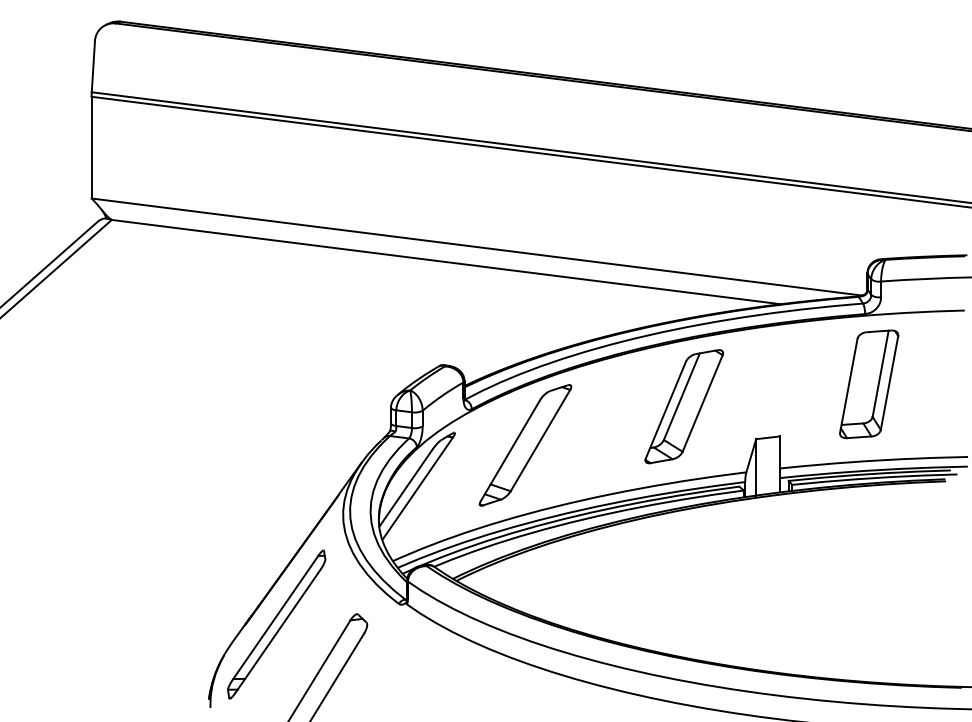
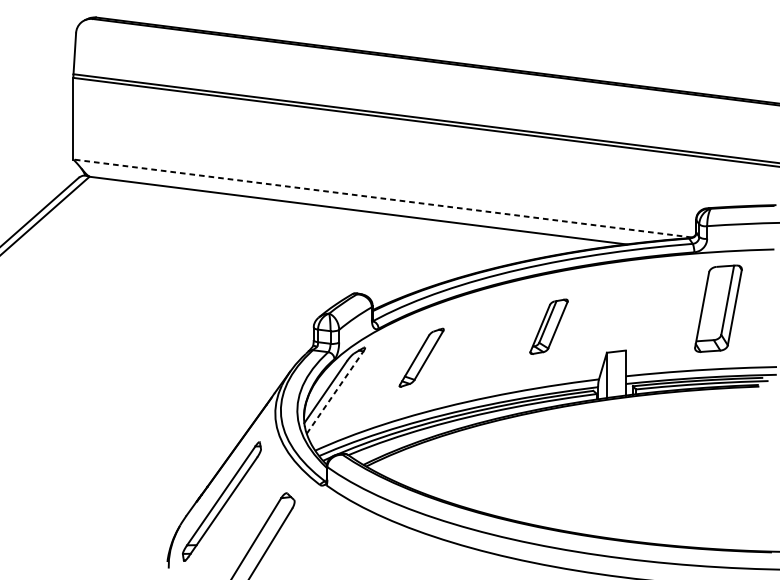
line: (476, 246) -> (382, 198), solid -> dashed
part: (869, 384) -> (718, 308), moved
part: (683, 406) -> (548, 326), size x0.6
part: (525, 445) -> (421, 357), size x0.6
line: (417, 488) -> (335, 392), solid -> dashed

